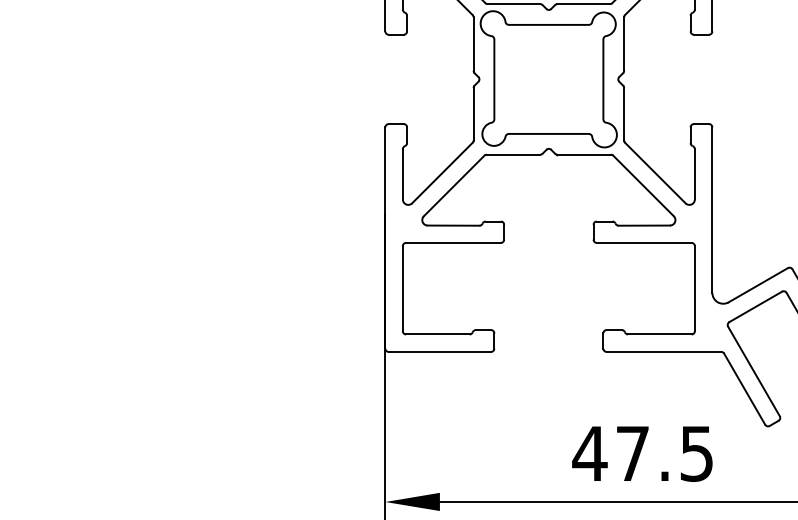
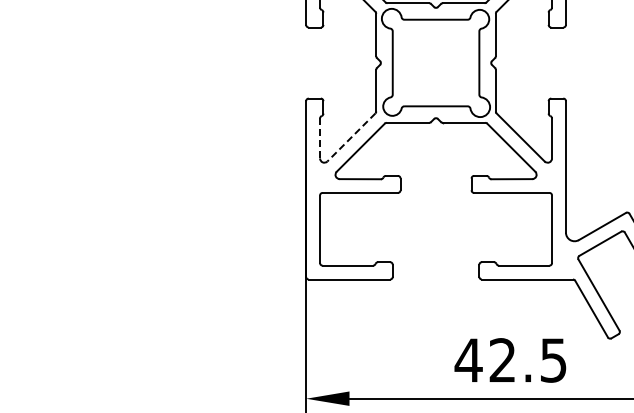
line: (442, 173) -> (351, 137), solid -> dashed
line: (403, 174) -> (320, 138), solid -> dashed
text: (632, 452) -> (502, 359), 47.5 -> 42.5

